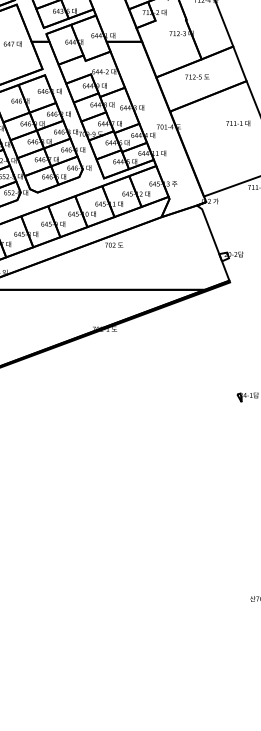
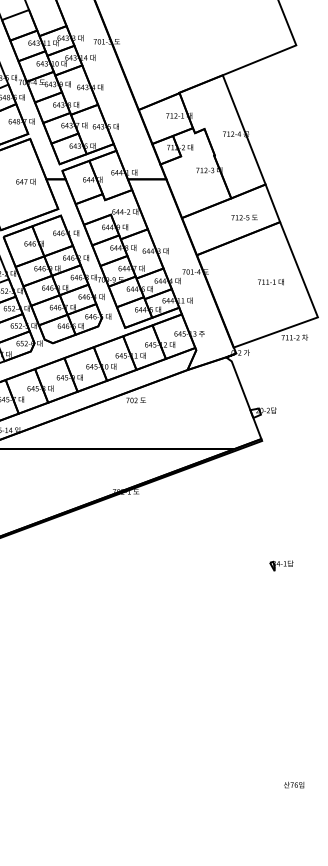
text: (197, 76) -> (244, 217), moved
text: (237, 123) -> (270, 282), moved

